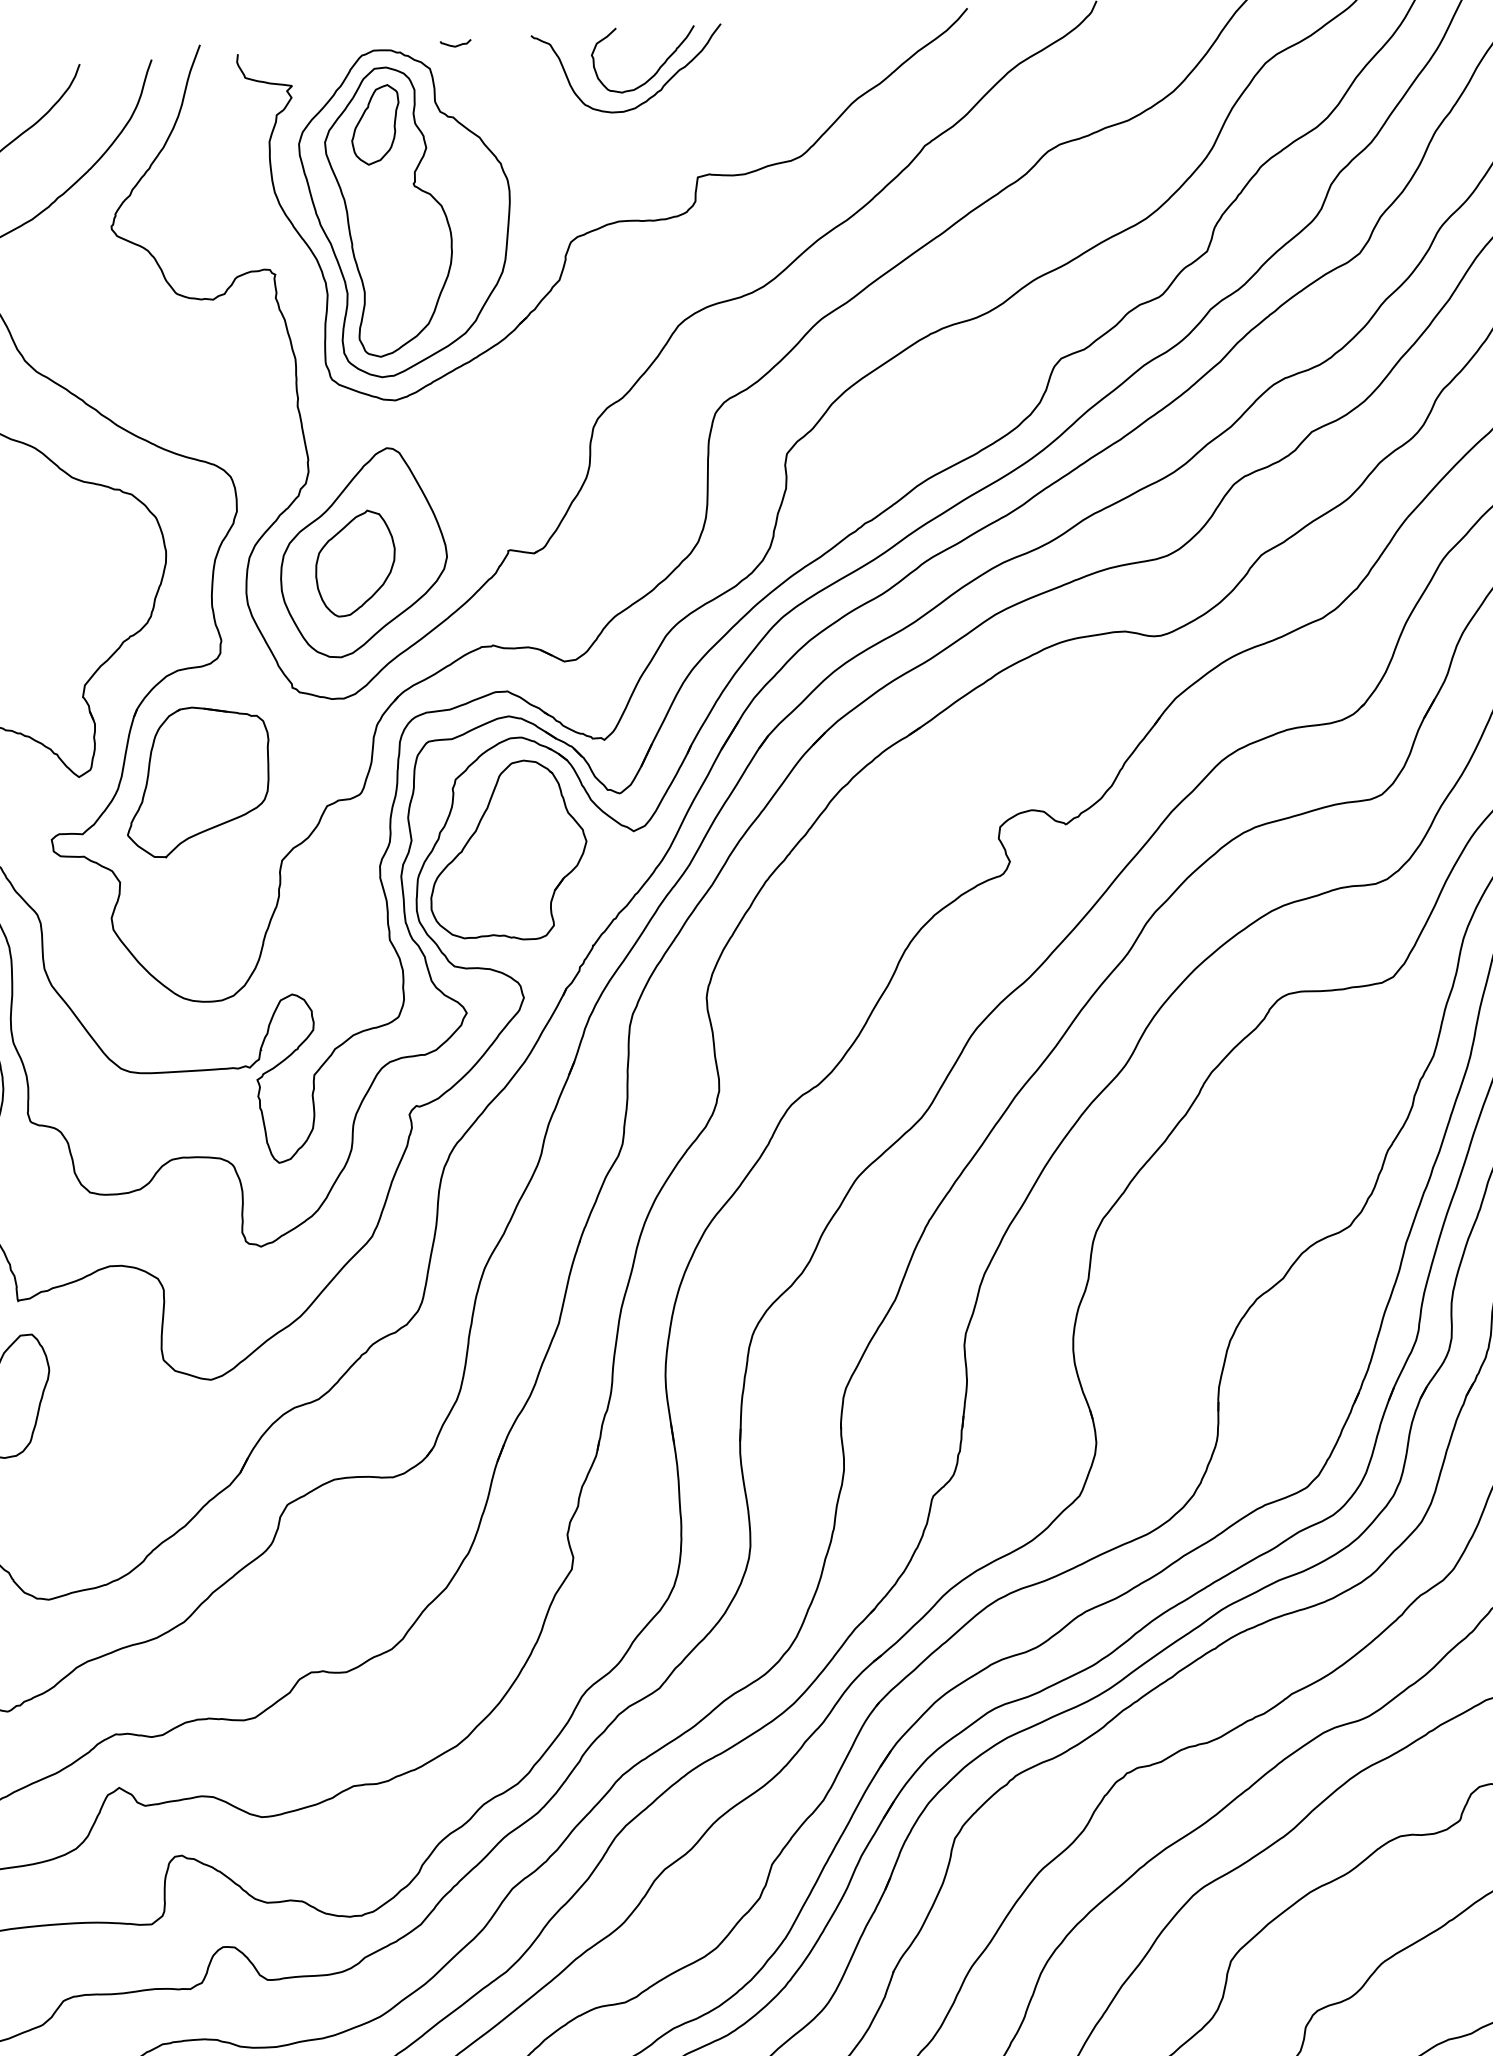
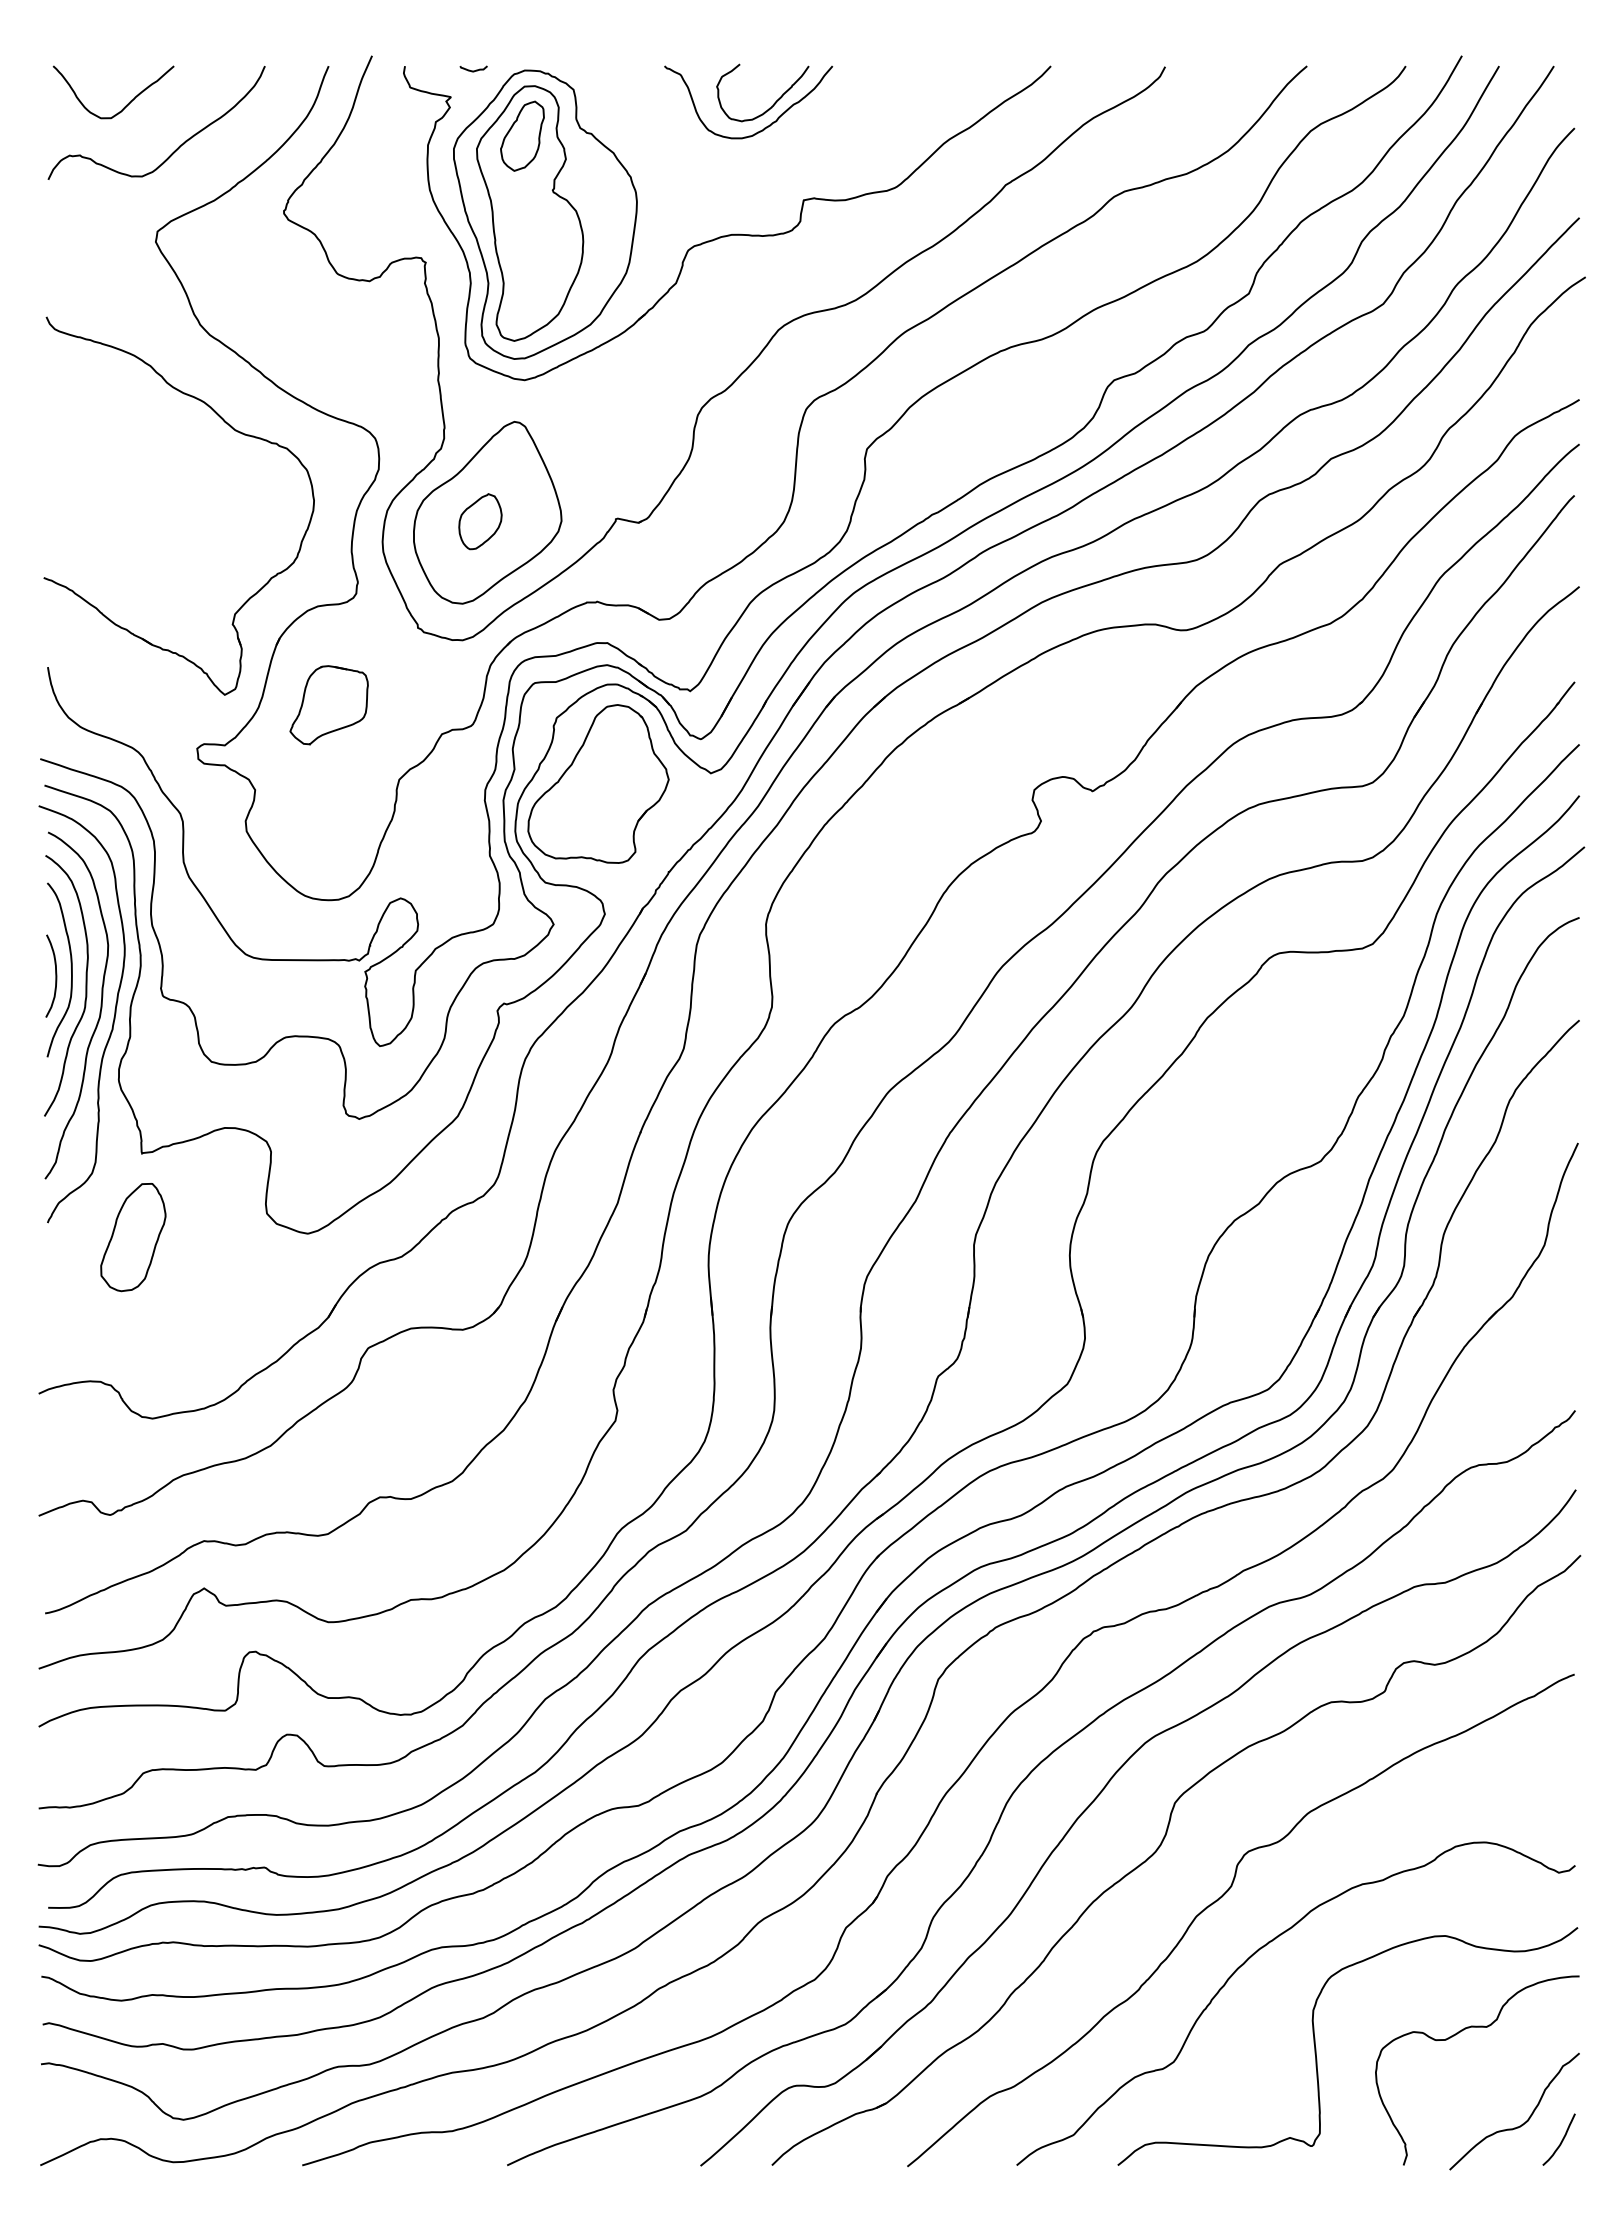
curve: (455, 45) -> (473, 70), moved
part: (355, 563) -> (480, 521), size x0.6
part: (196, 781) -> (328, 705), size x0.6

